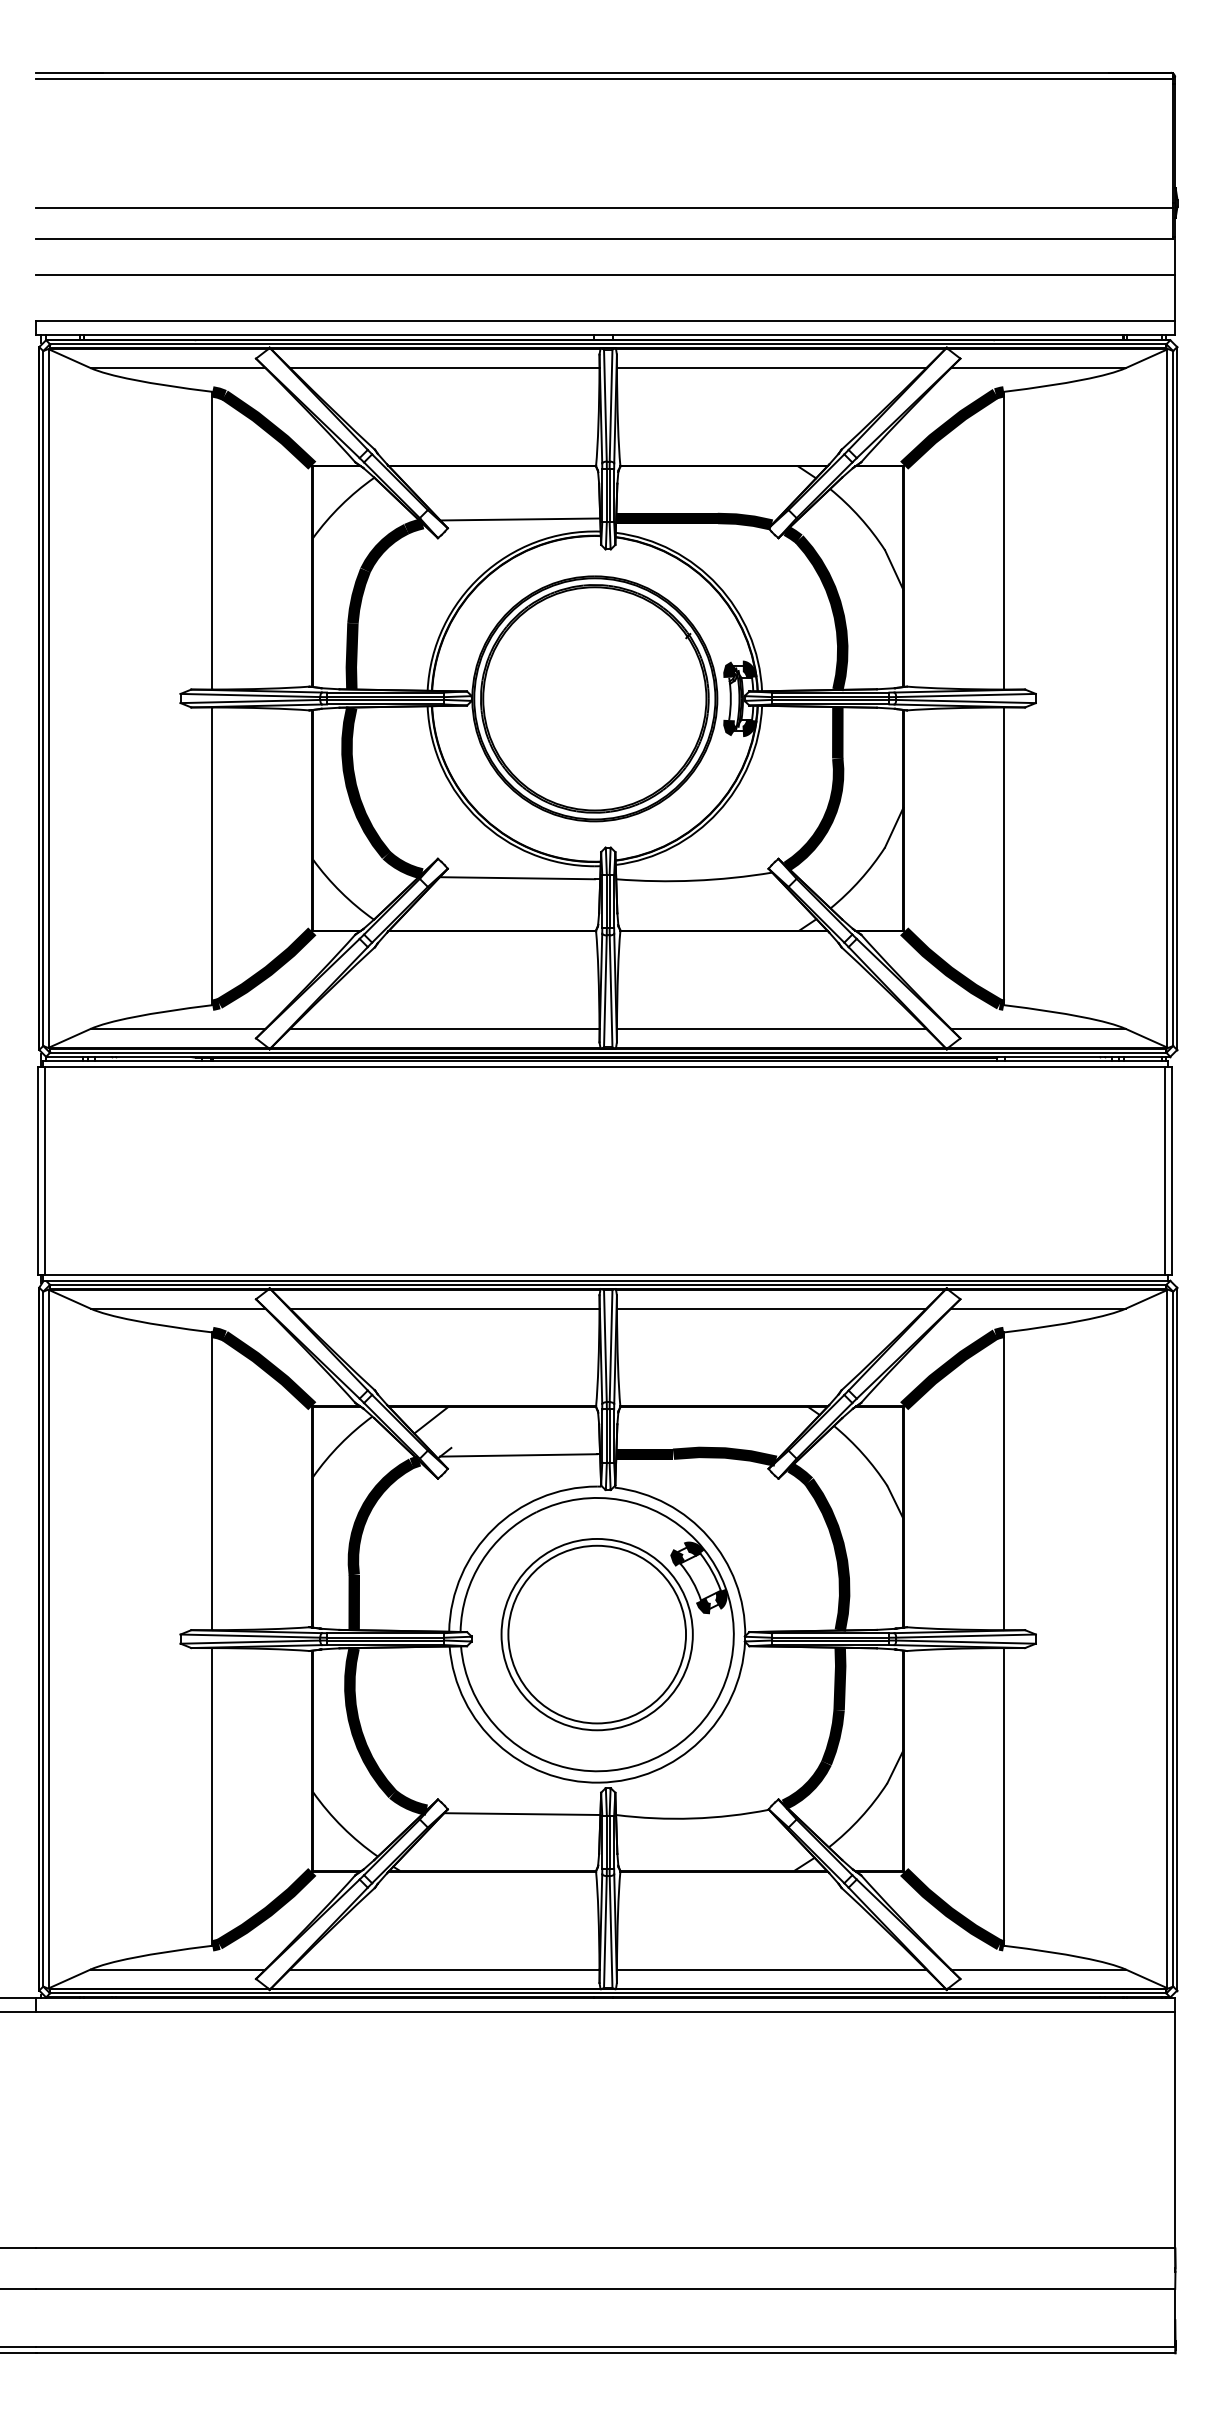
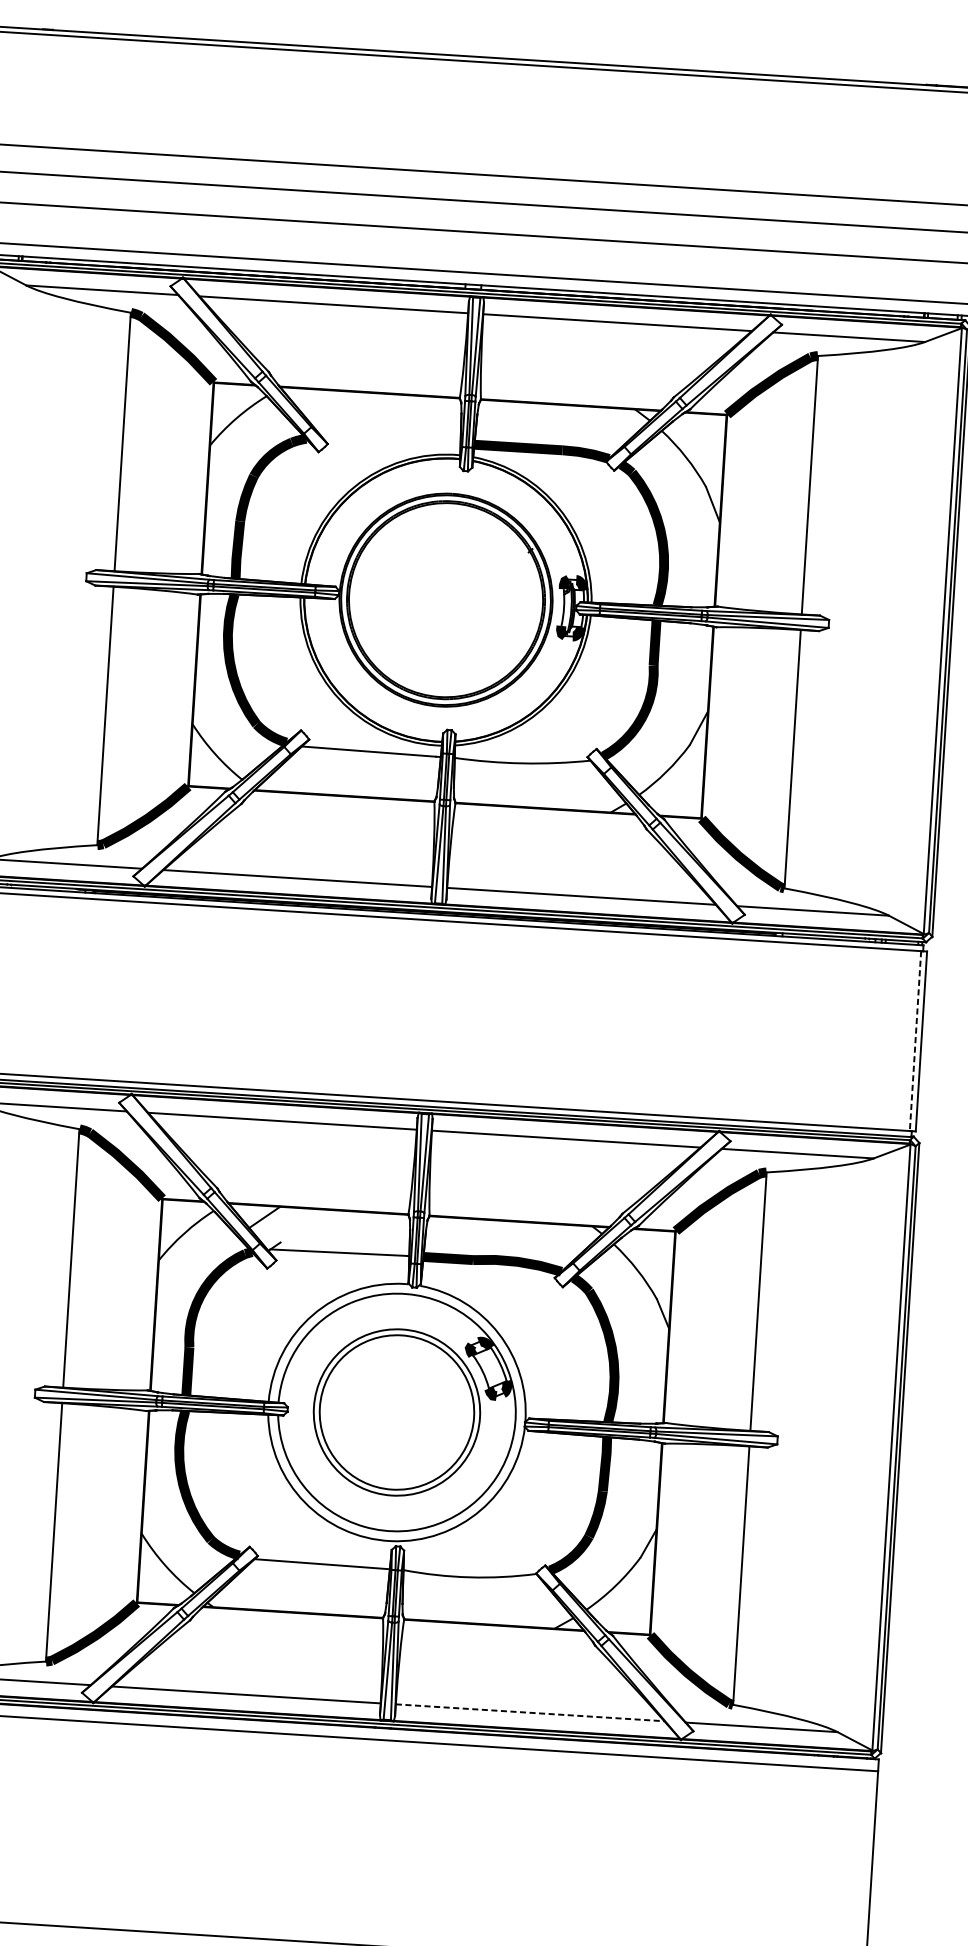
line: (520, 519) -> (391, 440), removed
line: (1165, 1170) -> (915, 1040), solid -> dashed
line: (771, 1969) -> (529, 1712), solid -> dashed

